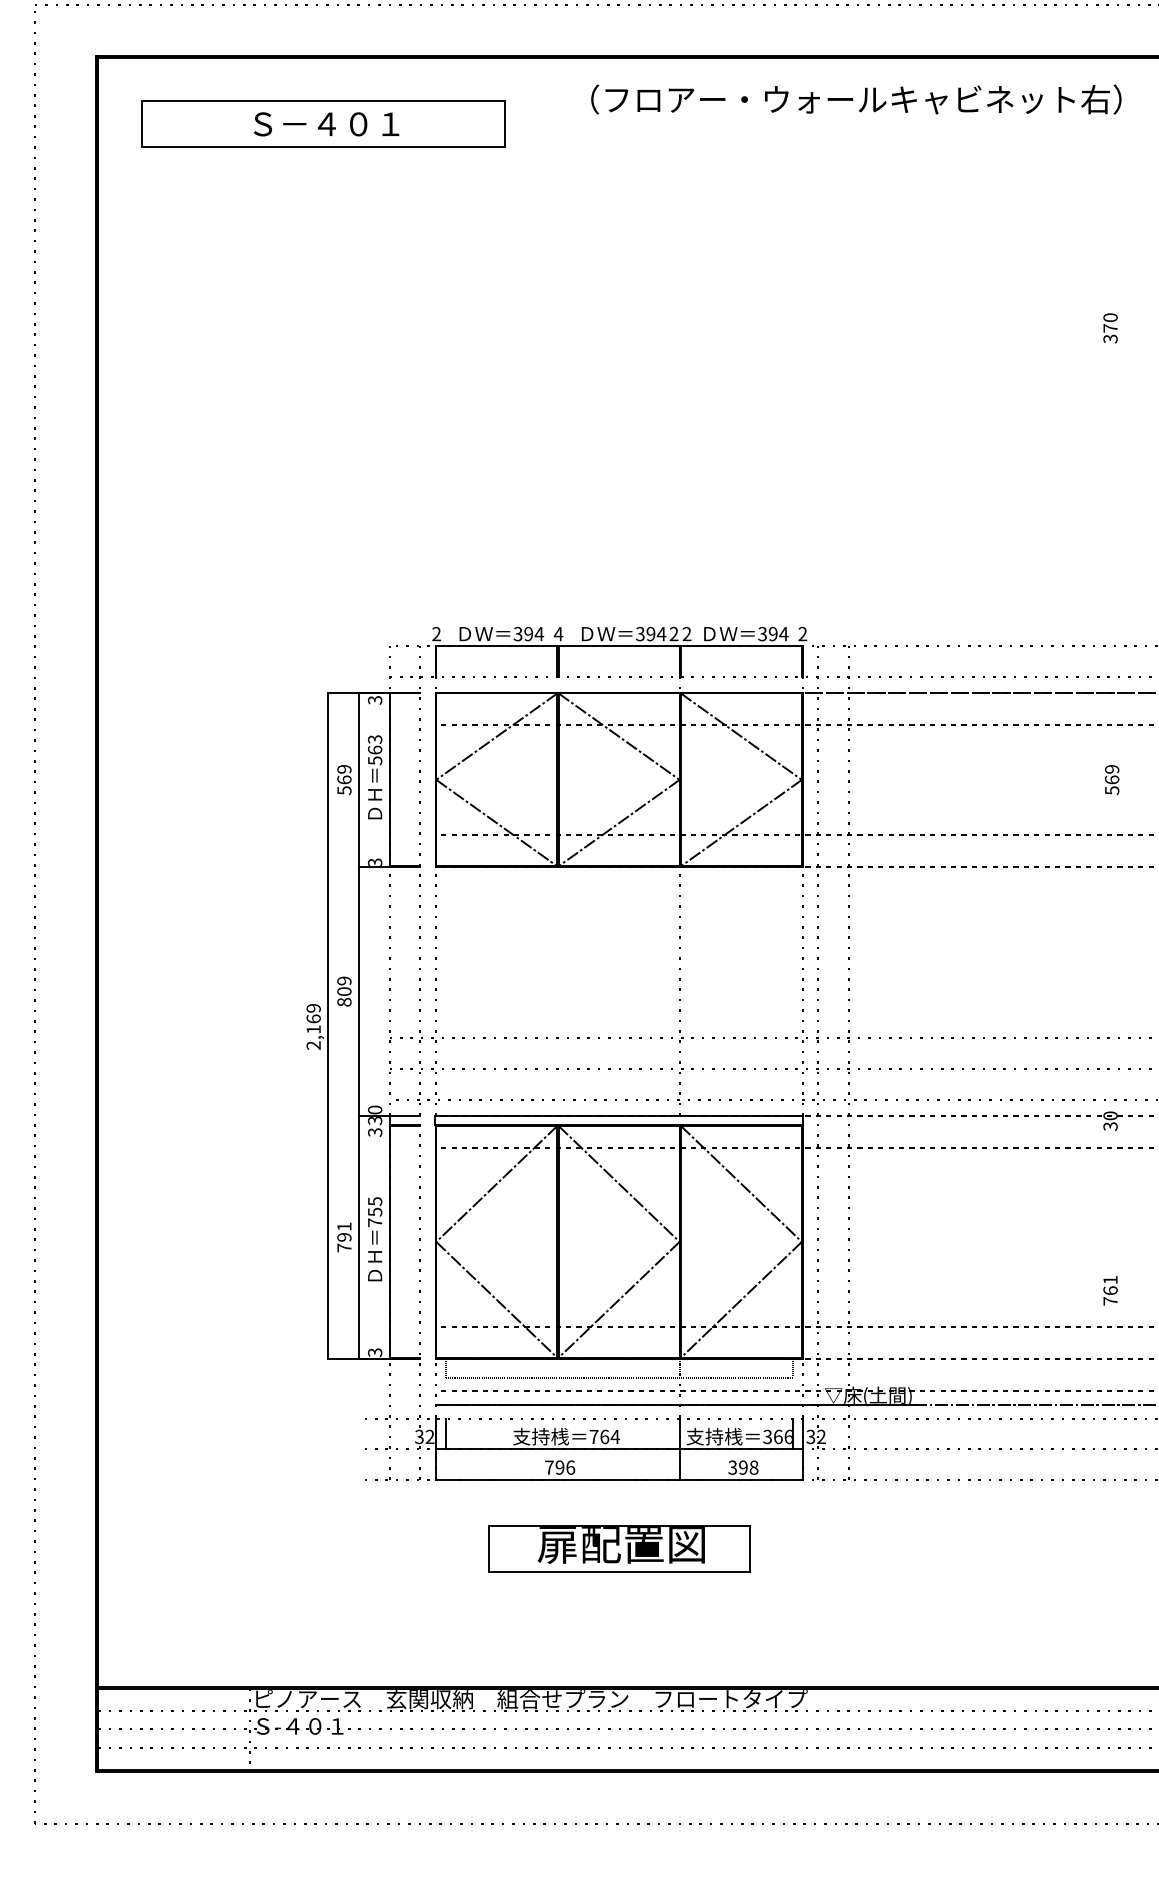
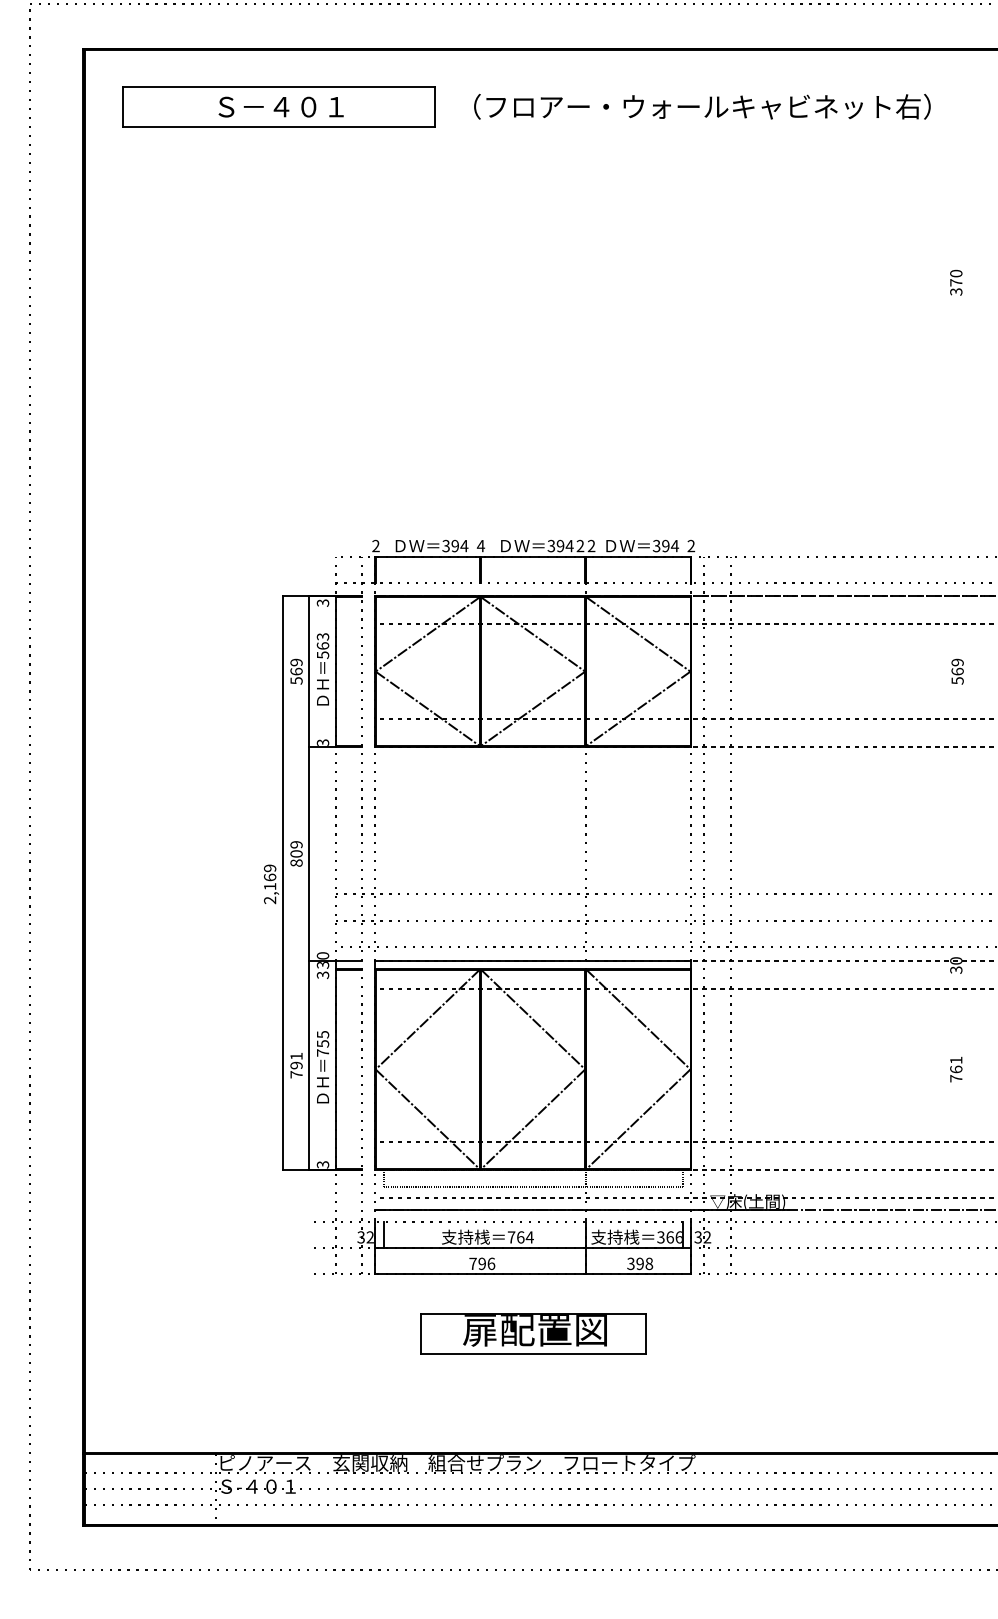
text: (856, 99) -> (702, 106), moved
text: (1110, 1290) -> (956, 1069), moved

